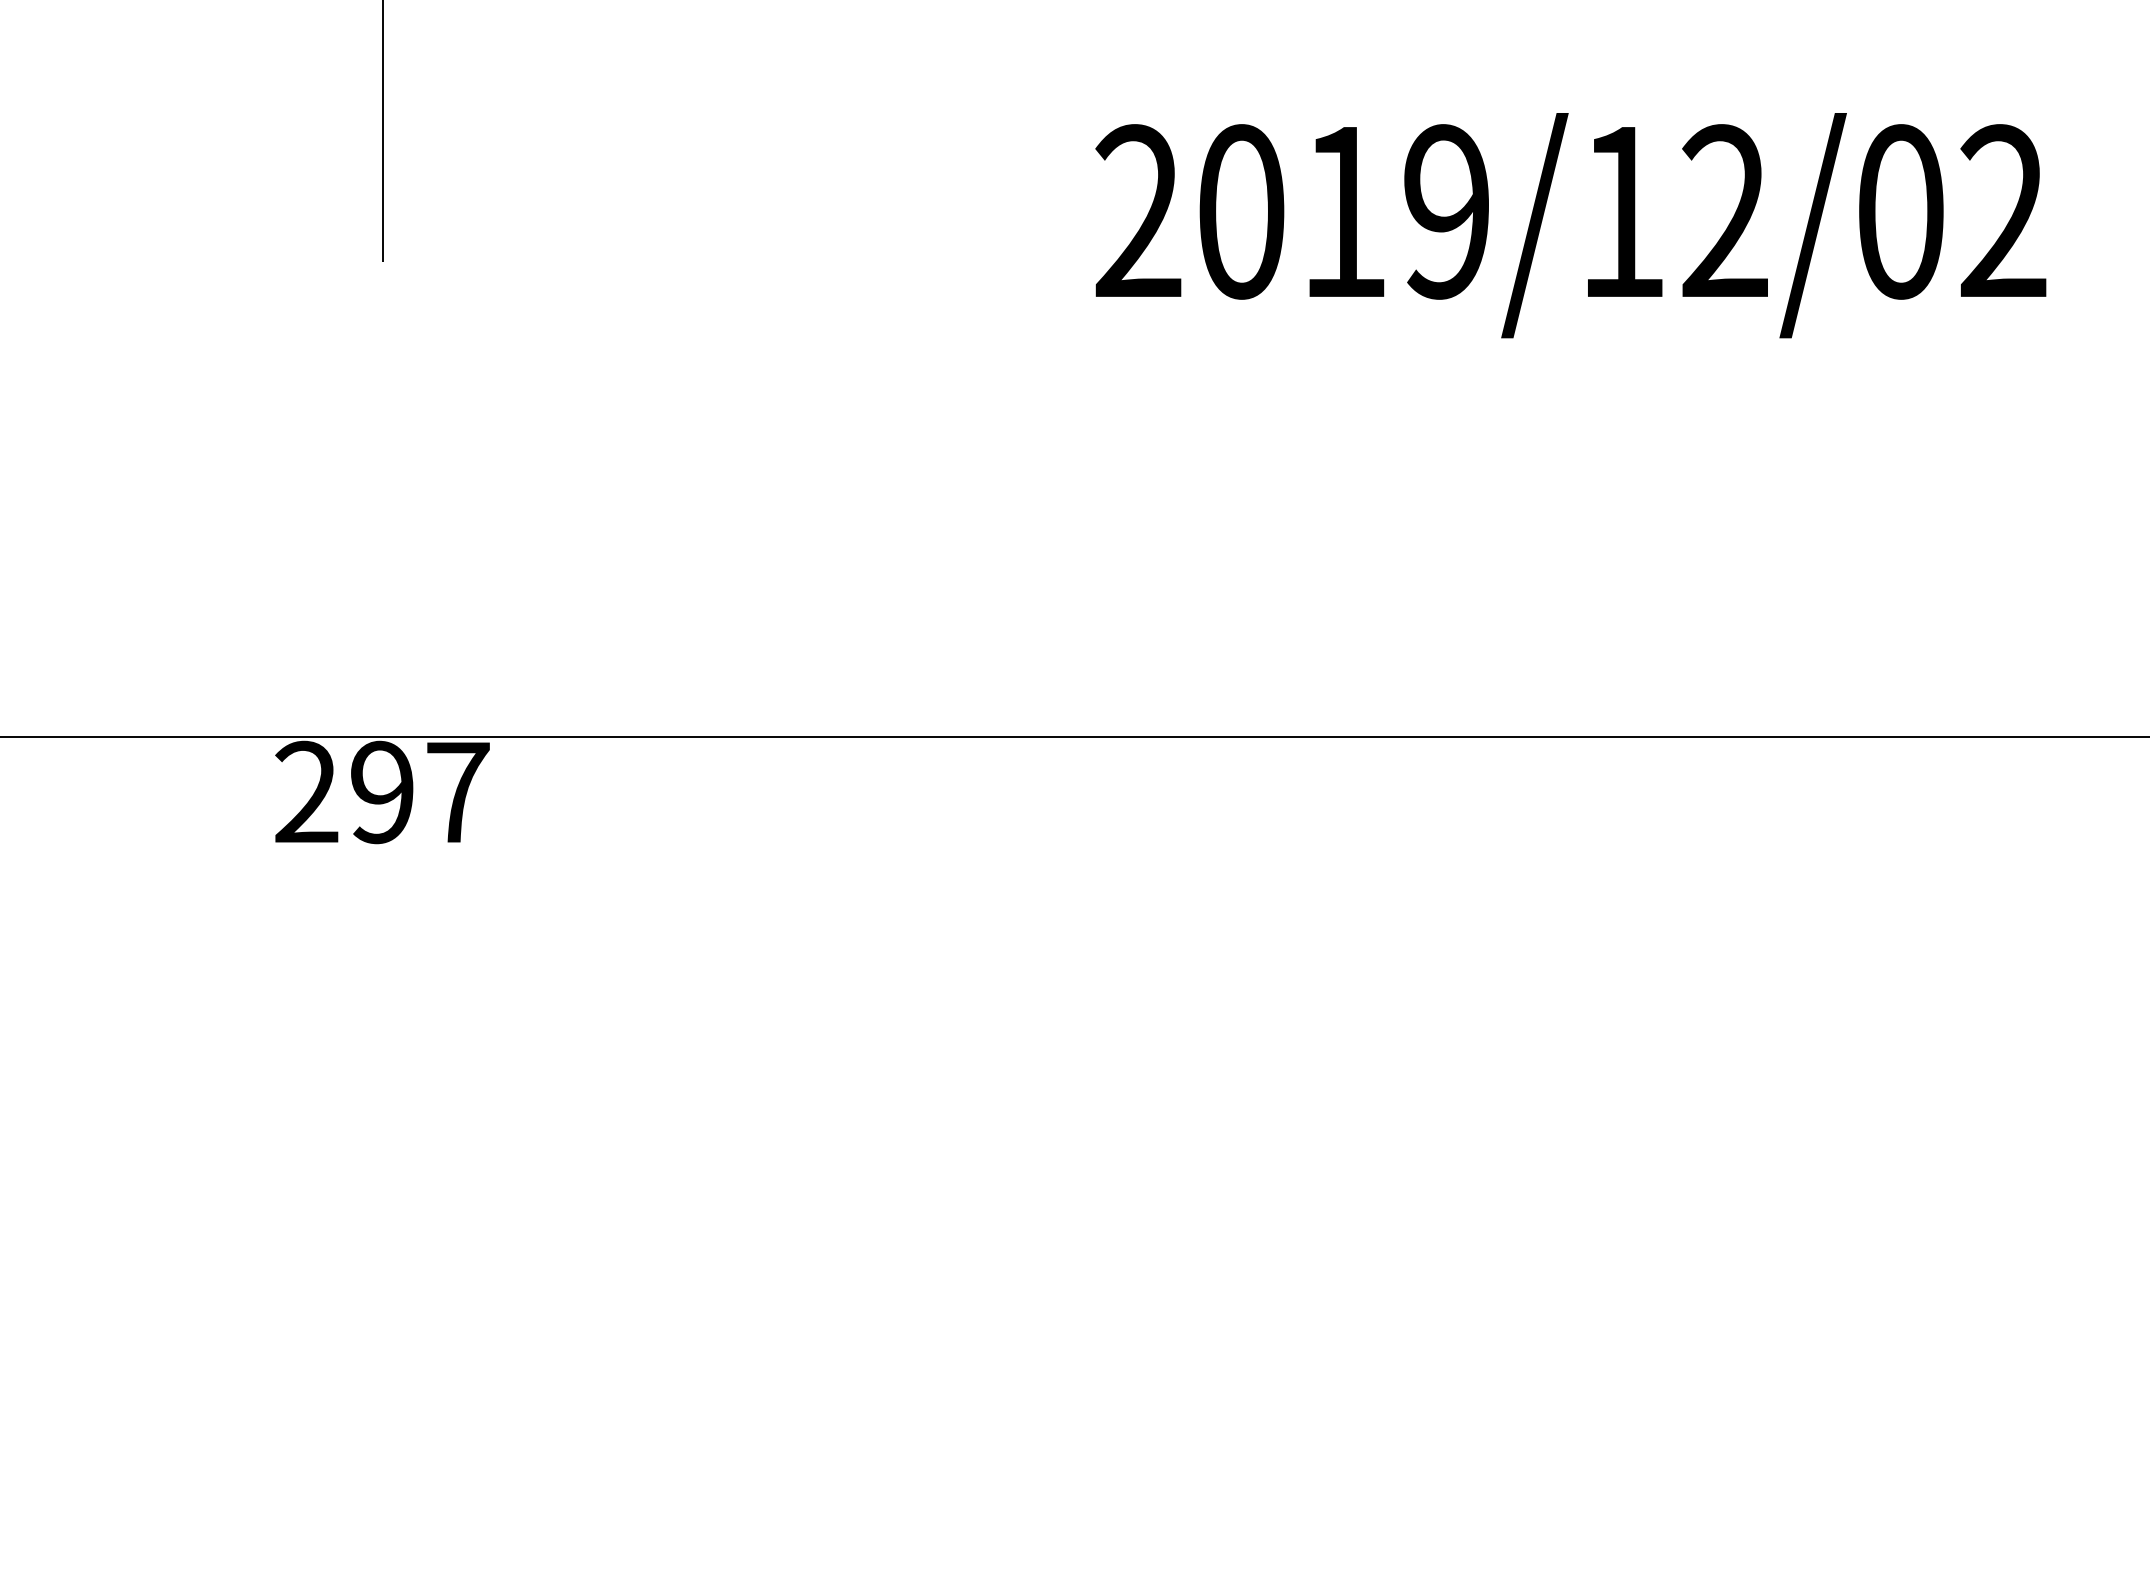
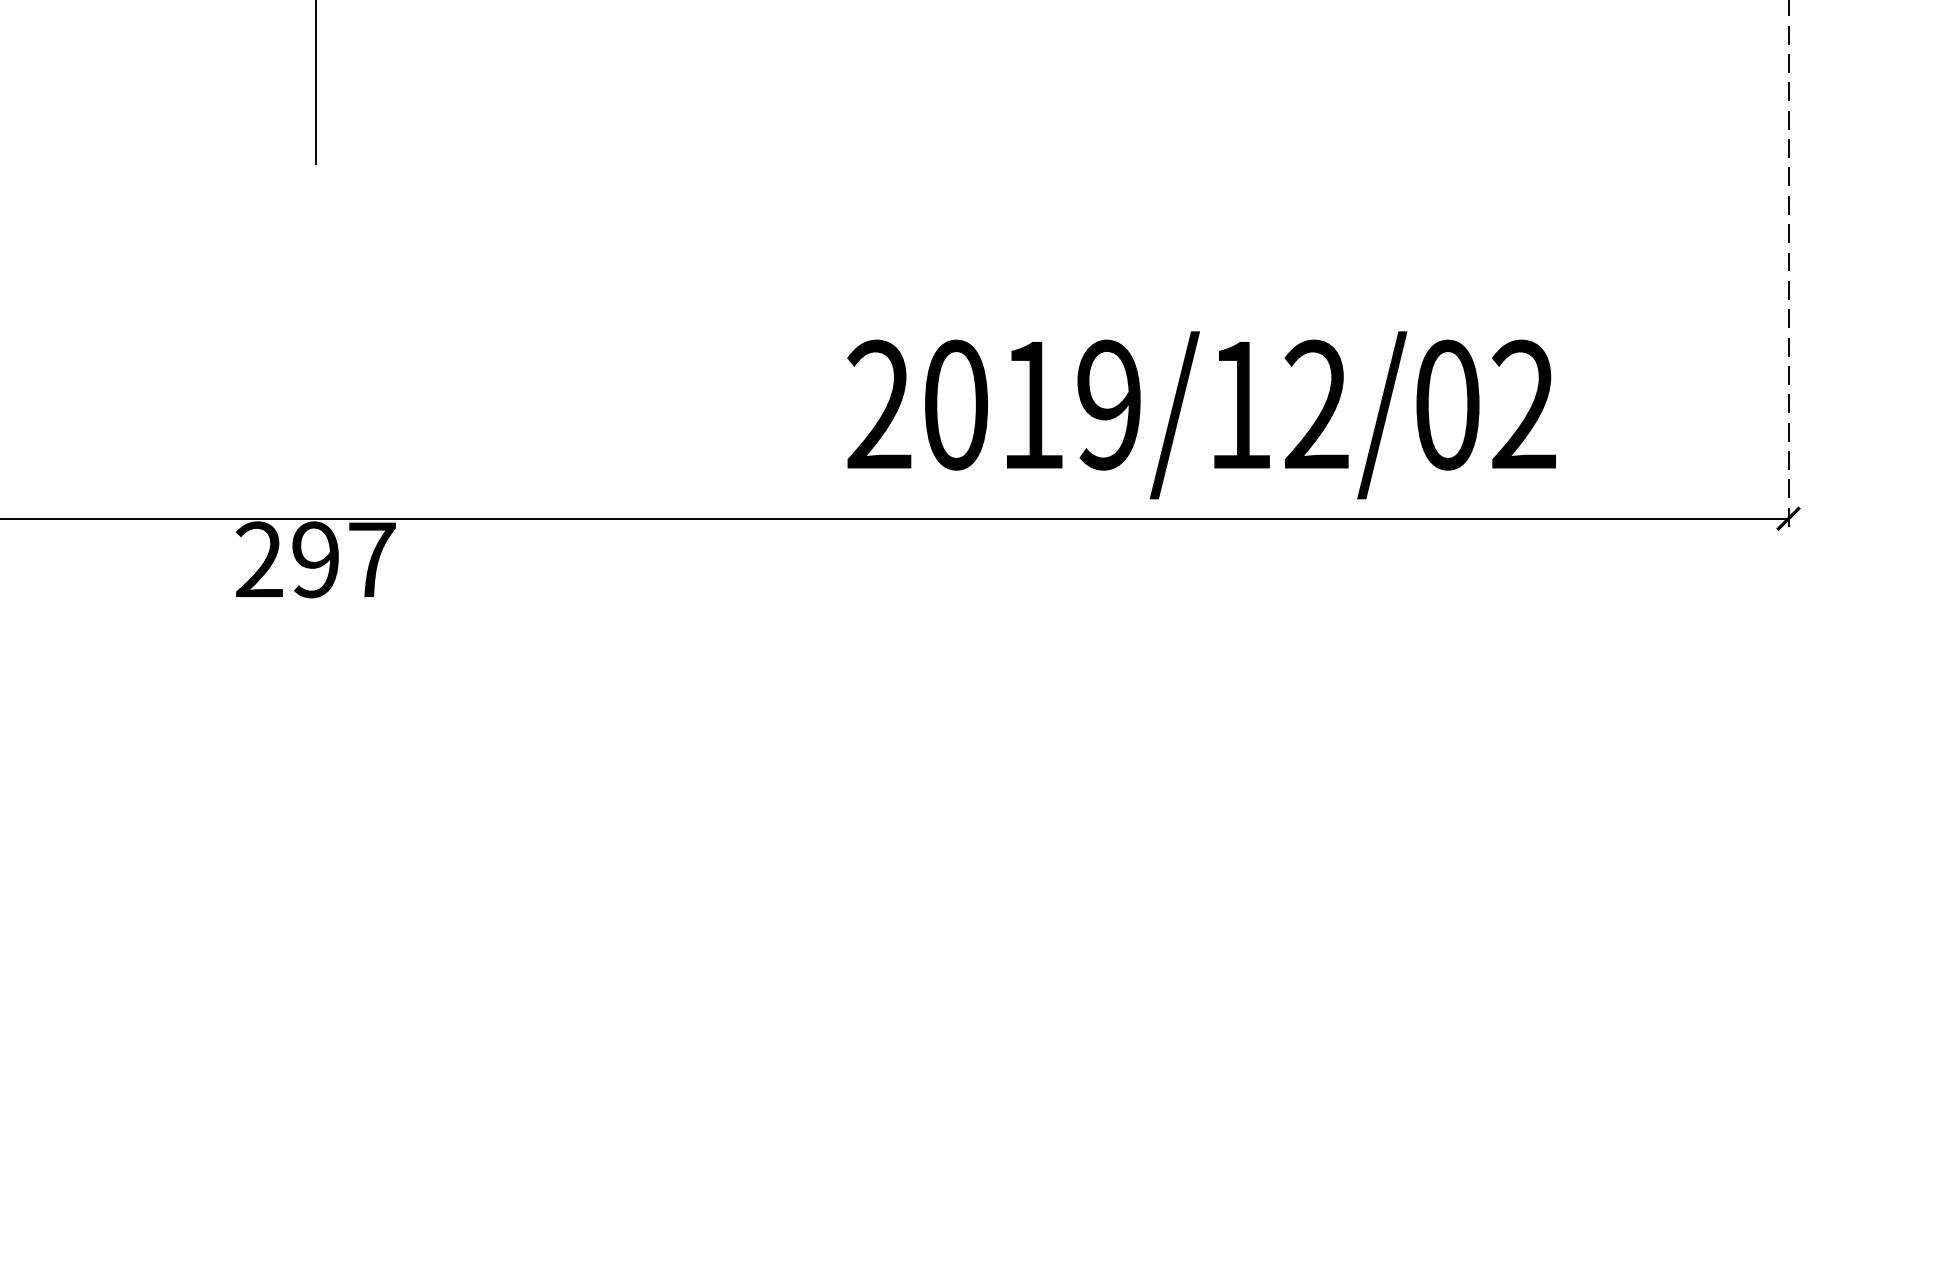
text: (1570, 225) -> (1201, 415), moved

